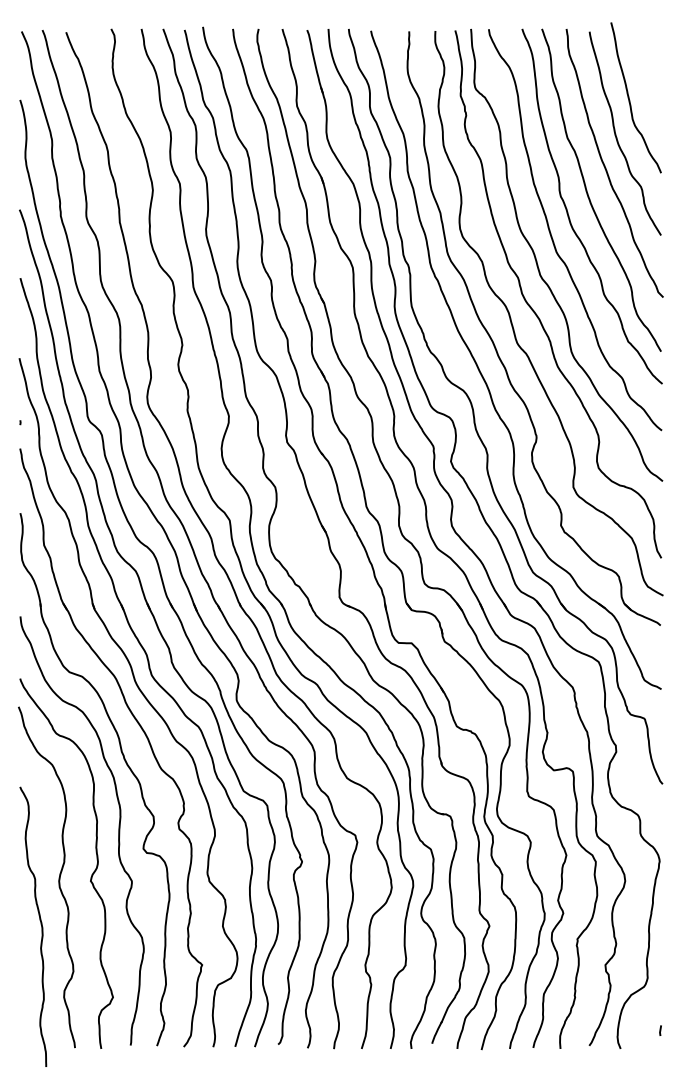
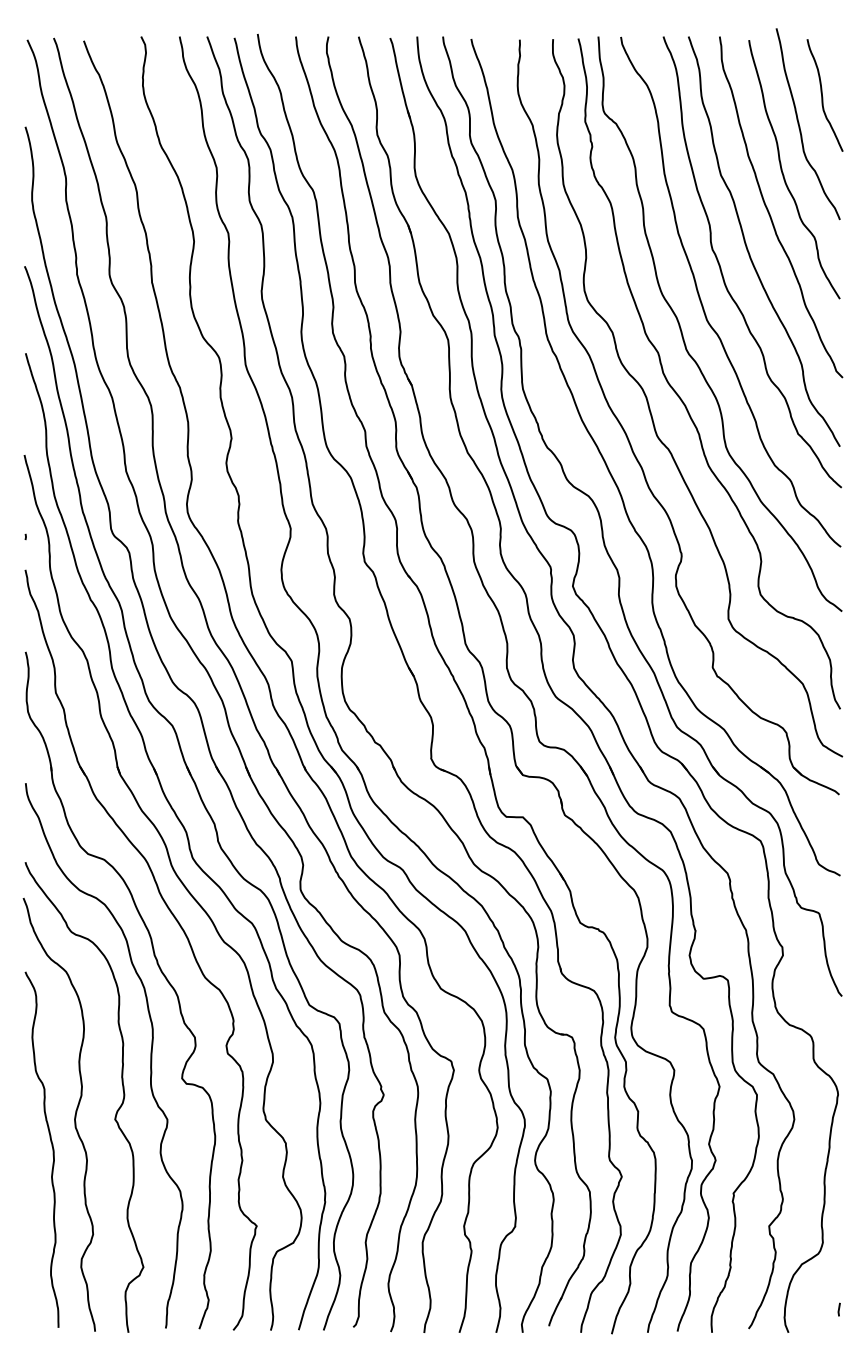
curve: (647, 75) -> (822, 95), added
curve: (40, 924) -> (51, 1146), moved

